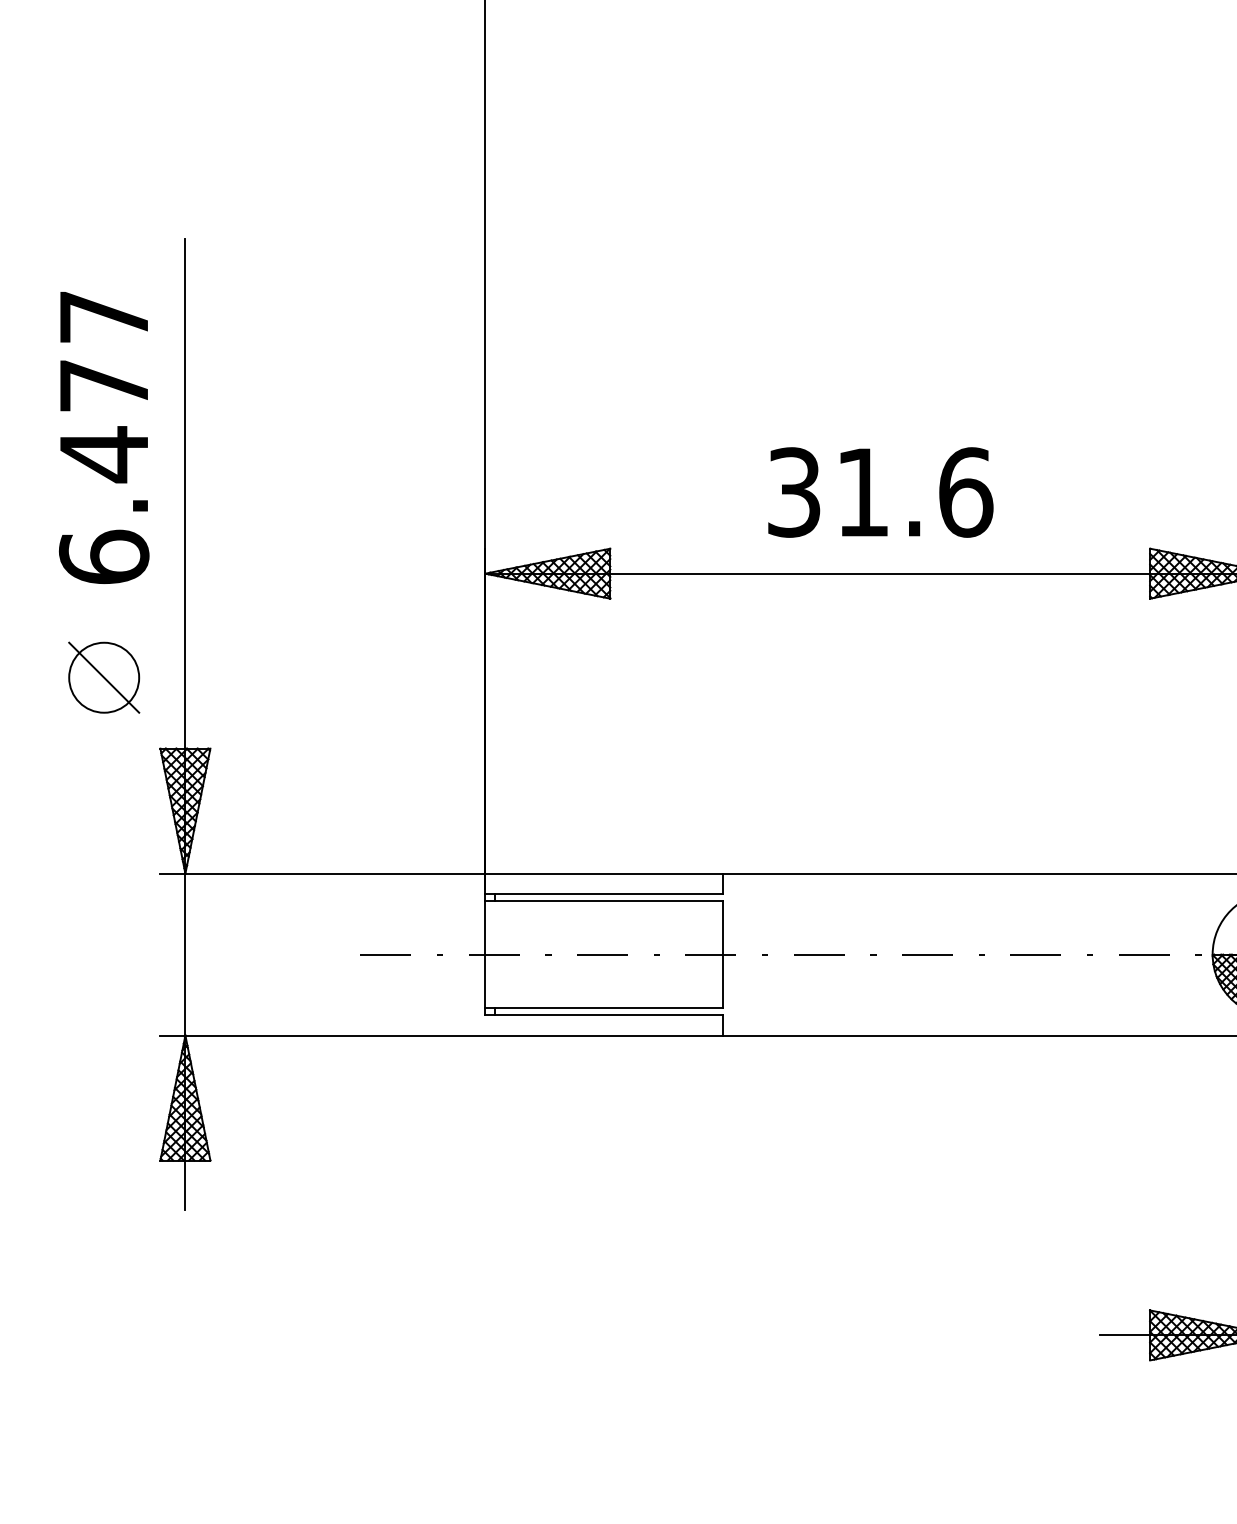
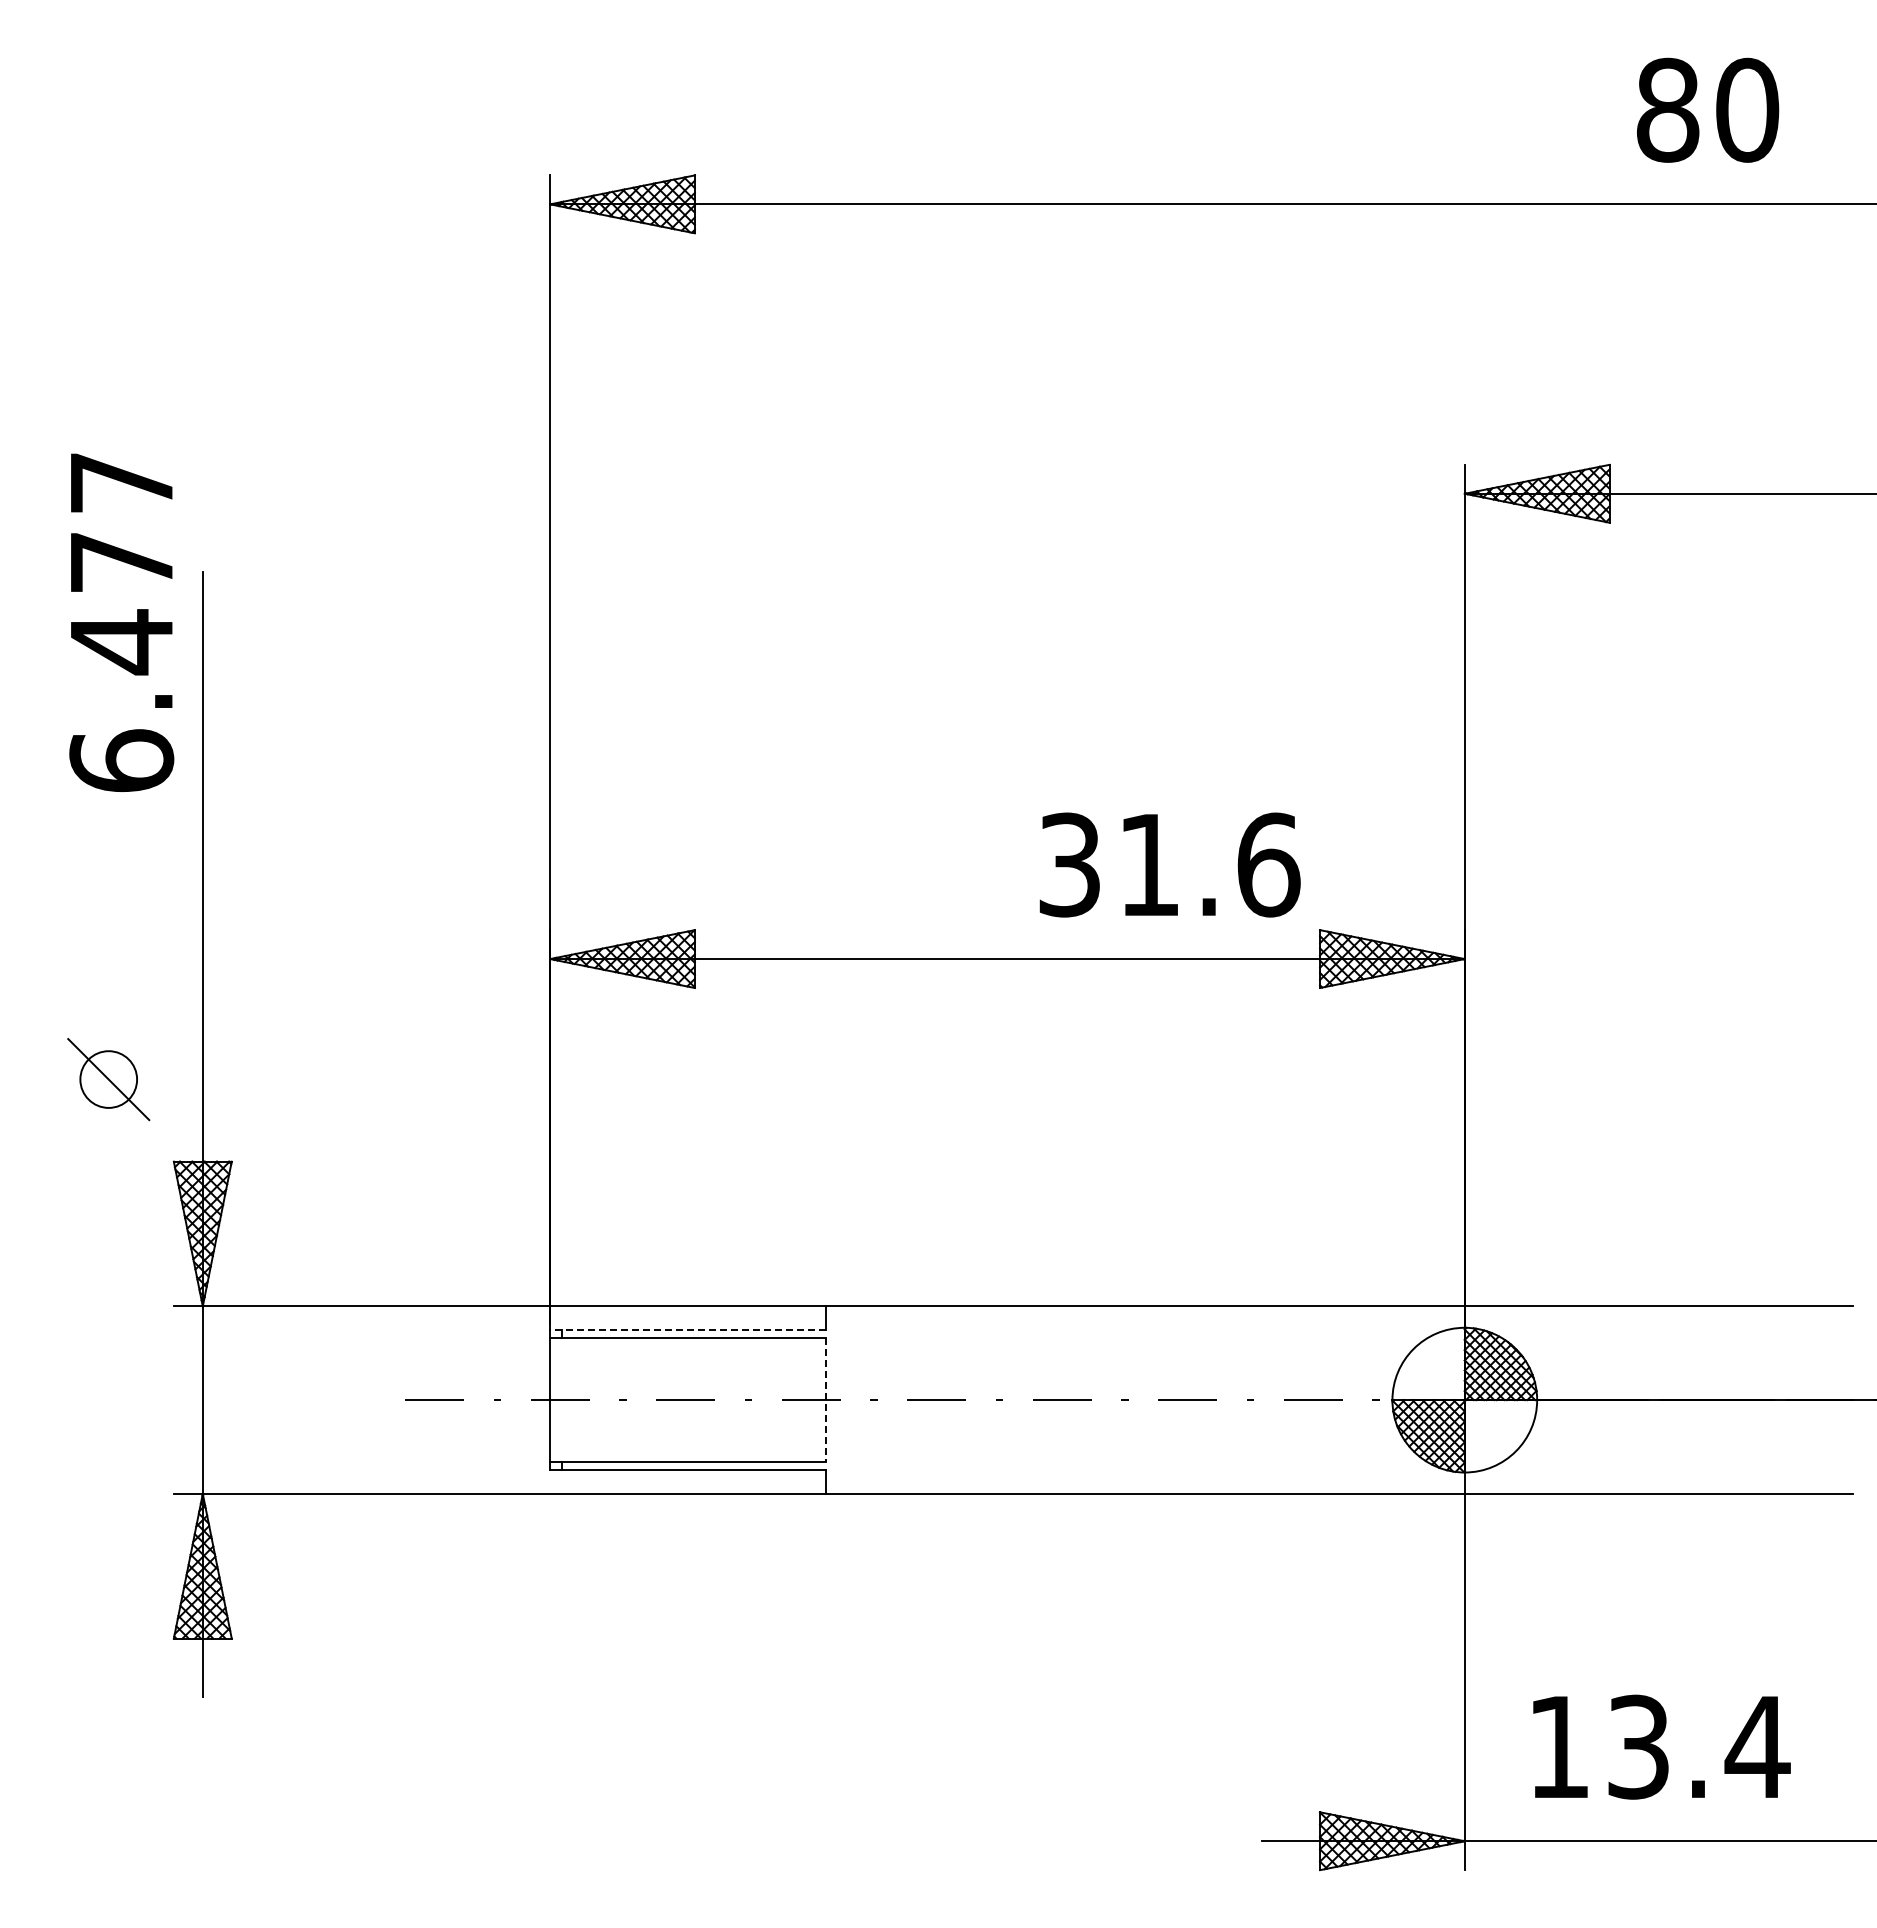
text: (103, 437) -> (121, 622), moved
text: (880, 492) -> (1169, 864), moved
circle: (103, 677) -> (108, 1079), size x0.7
line: (604, 893) -> (688, 1329), solid -> dashed
line: (723, 954) -> (825, 1400), solid -> dashed

